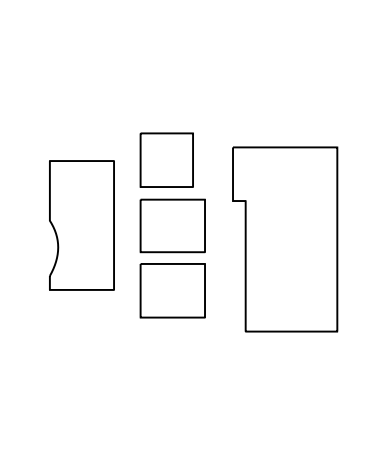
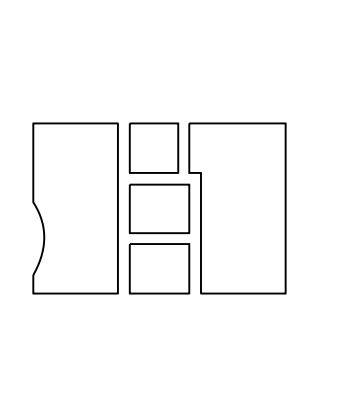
part: (81, 225) -> (75, 208), size x1.43
part: (285, 239) -> (237, 208), moved

